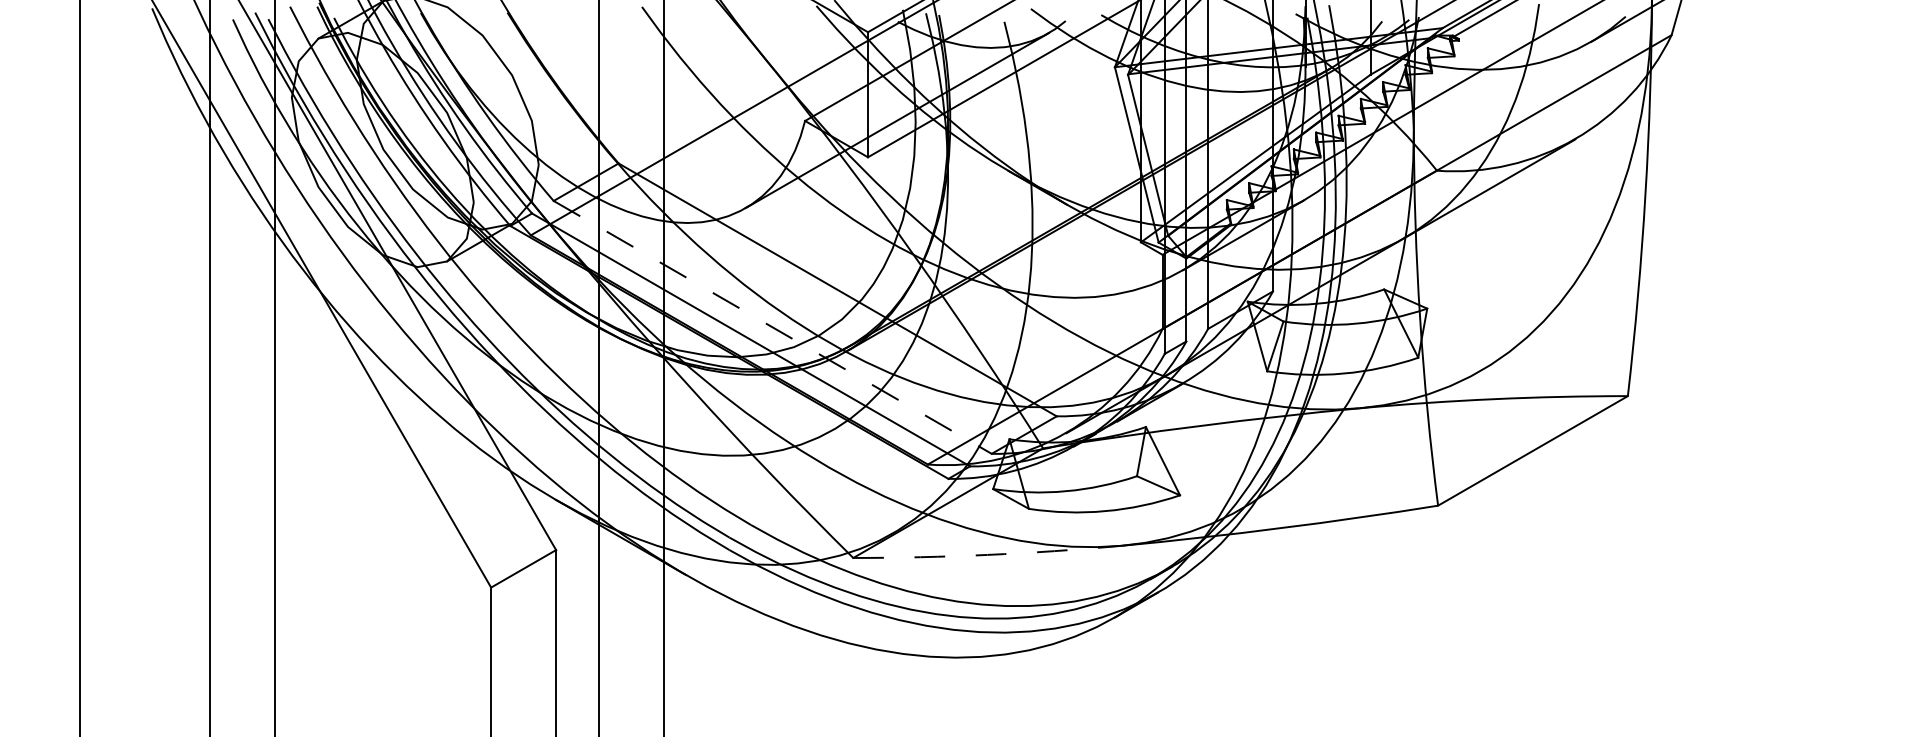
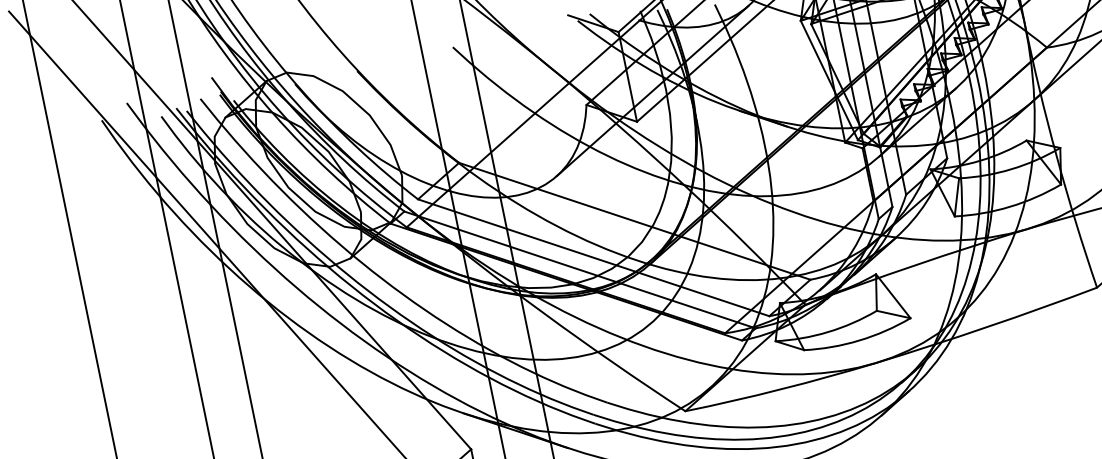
line: (772, 327) -> (593, 257), dashed -> solid
arc: (987, 554) -> (781, 388), dashed -> solid

